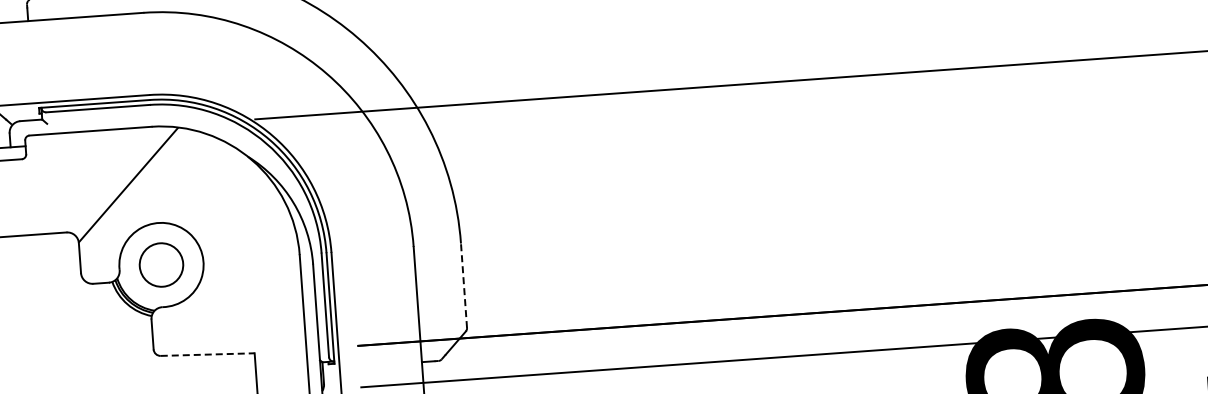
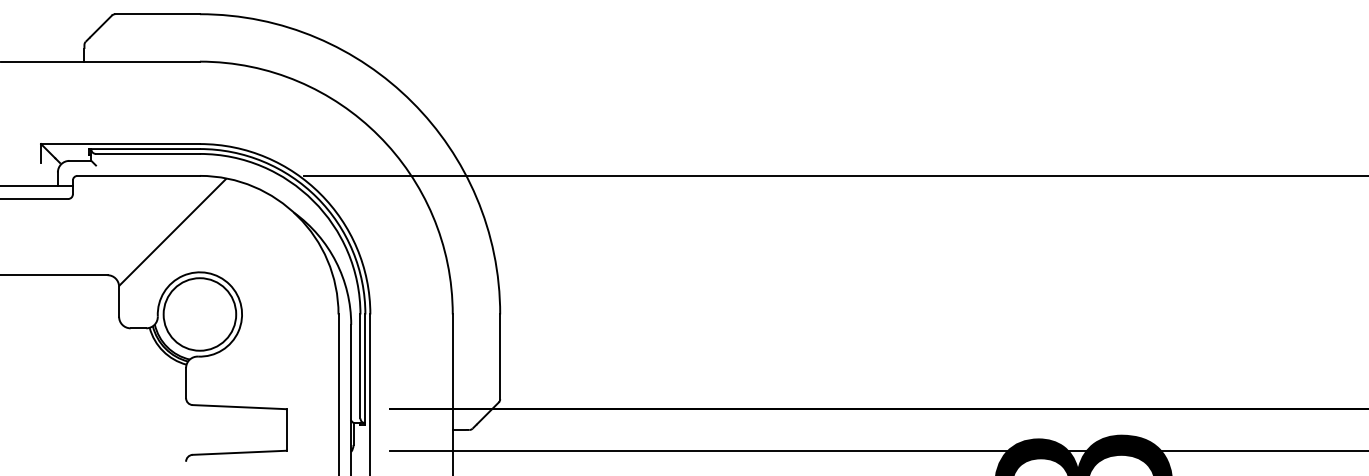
circle: (161, 265) -> (199, 314), size x1.67
line: (464, 285) -> (500, 356), dashed -> solid
line: (207, 354) -> (239, 407), dashed -> solid

